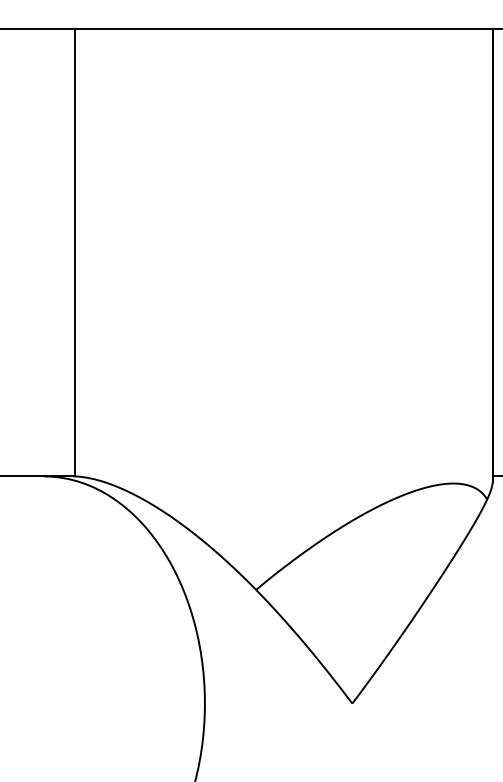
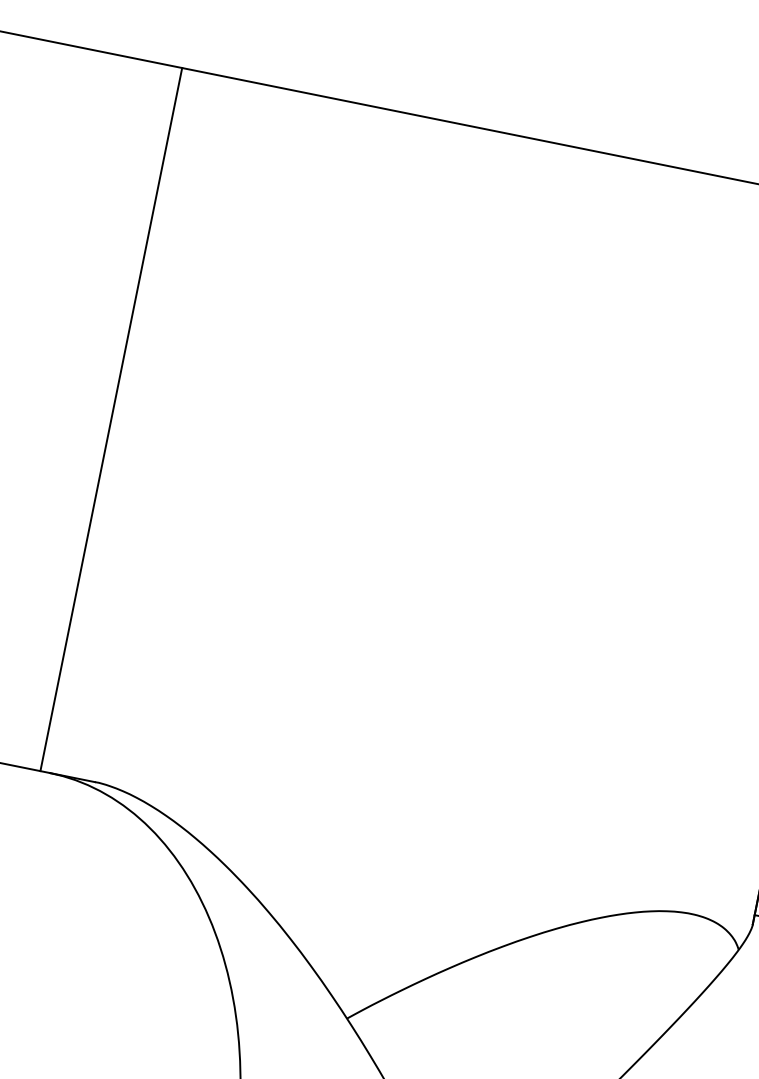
line: (75, 252) -> (111, 419), moved

